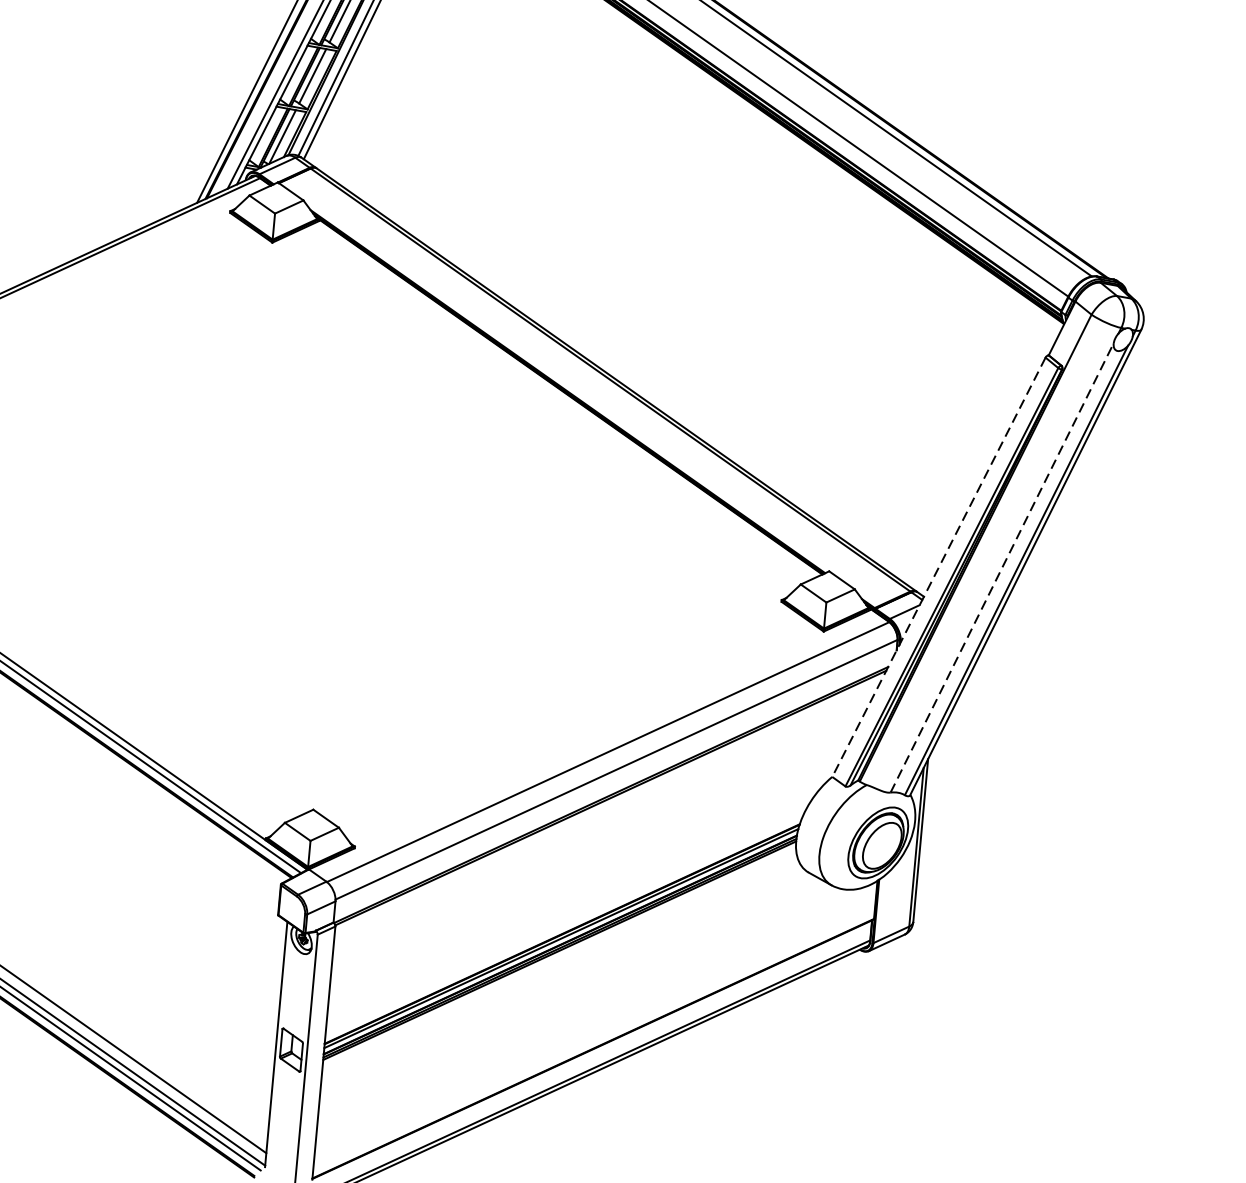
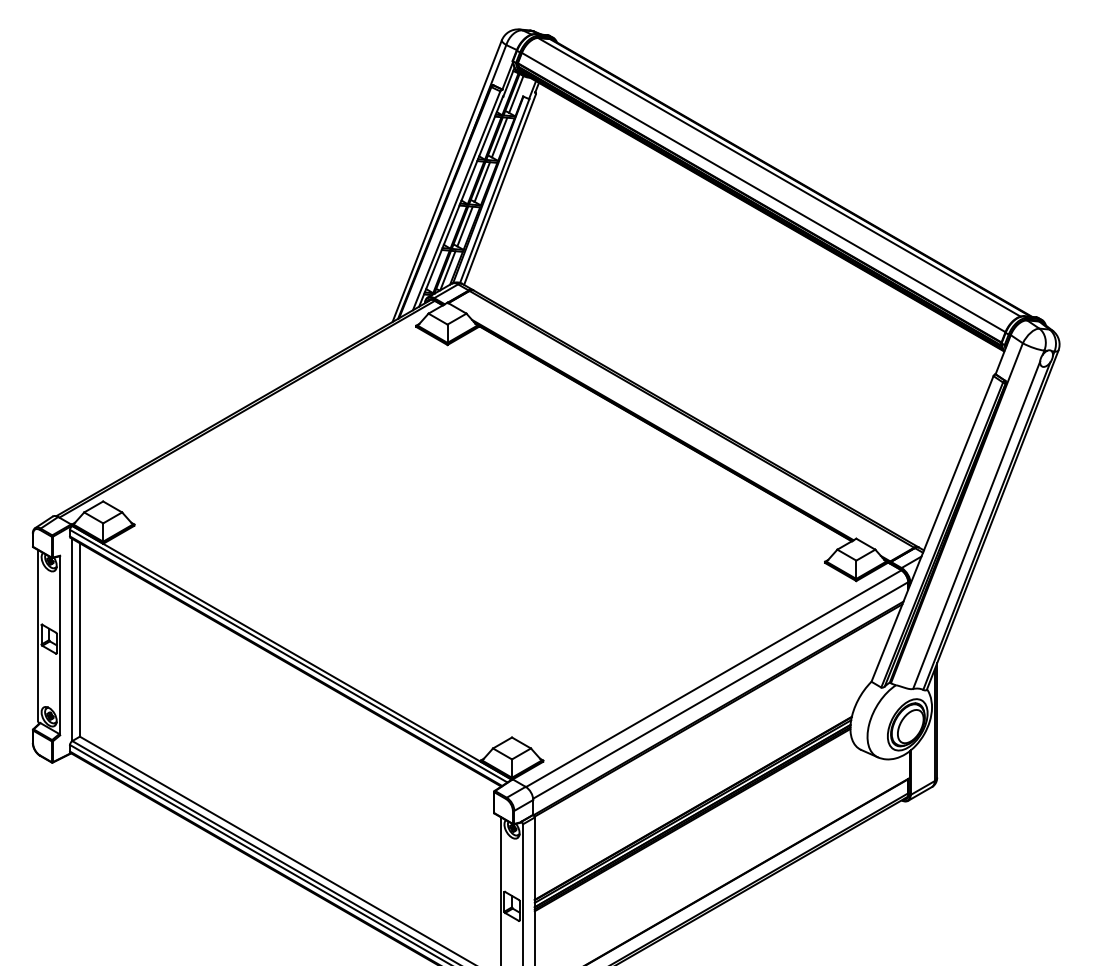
line: (938, 566) -> (932, 528), dashed -> solid
line: (1001, 568) -> (976, 525), dashed -> solid

